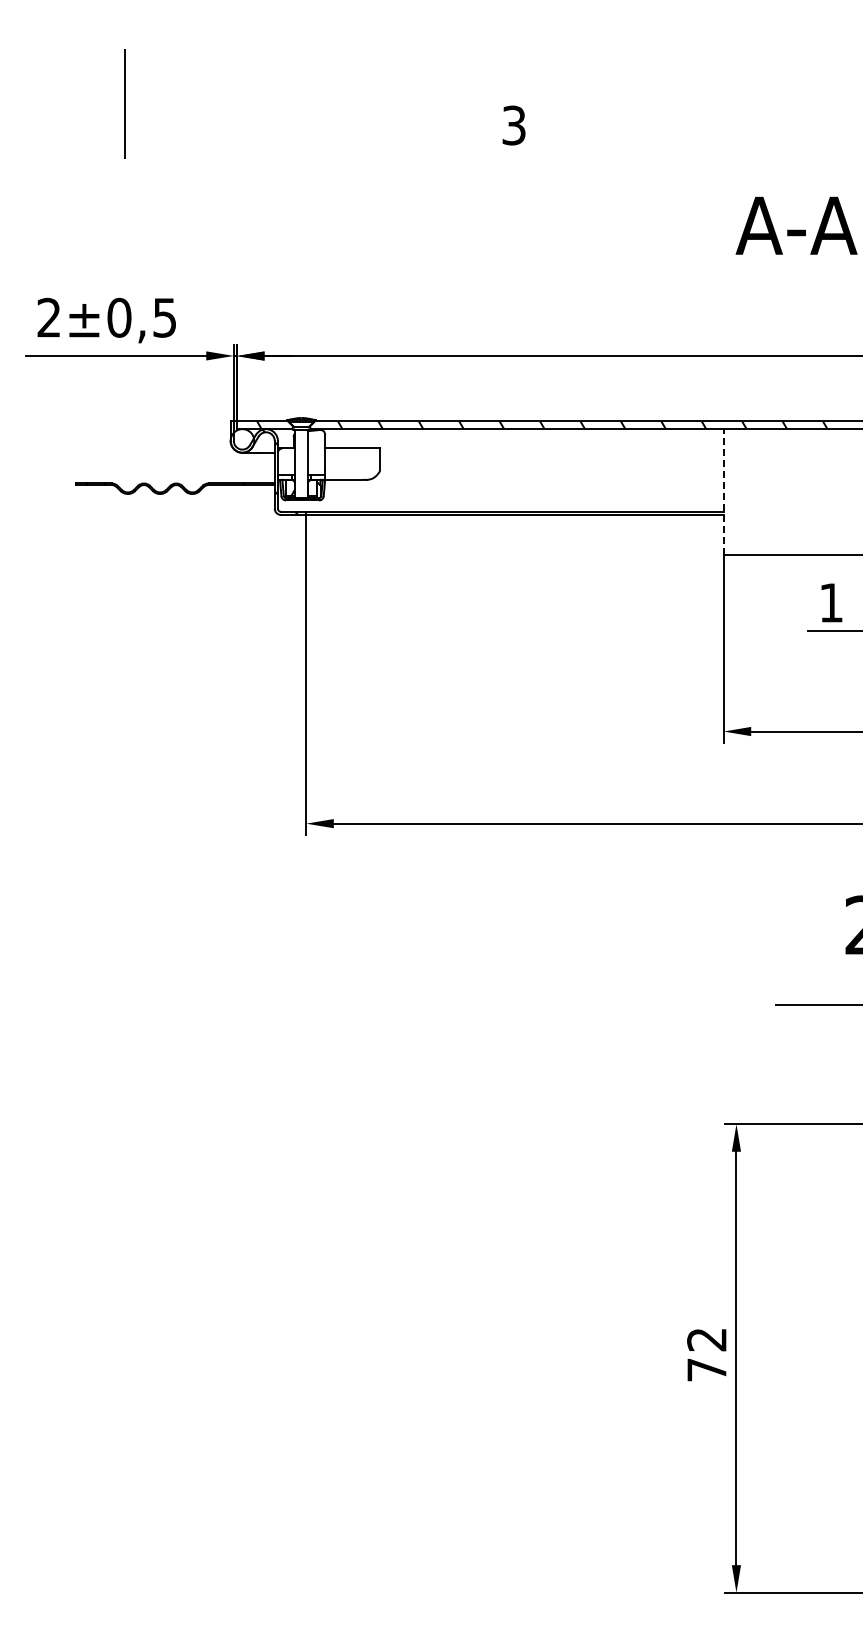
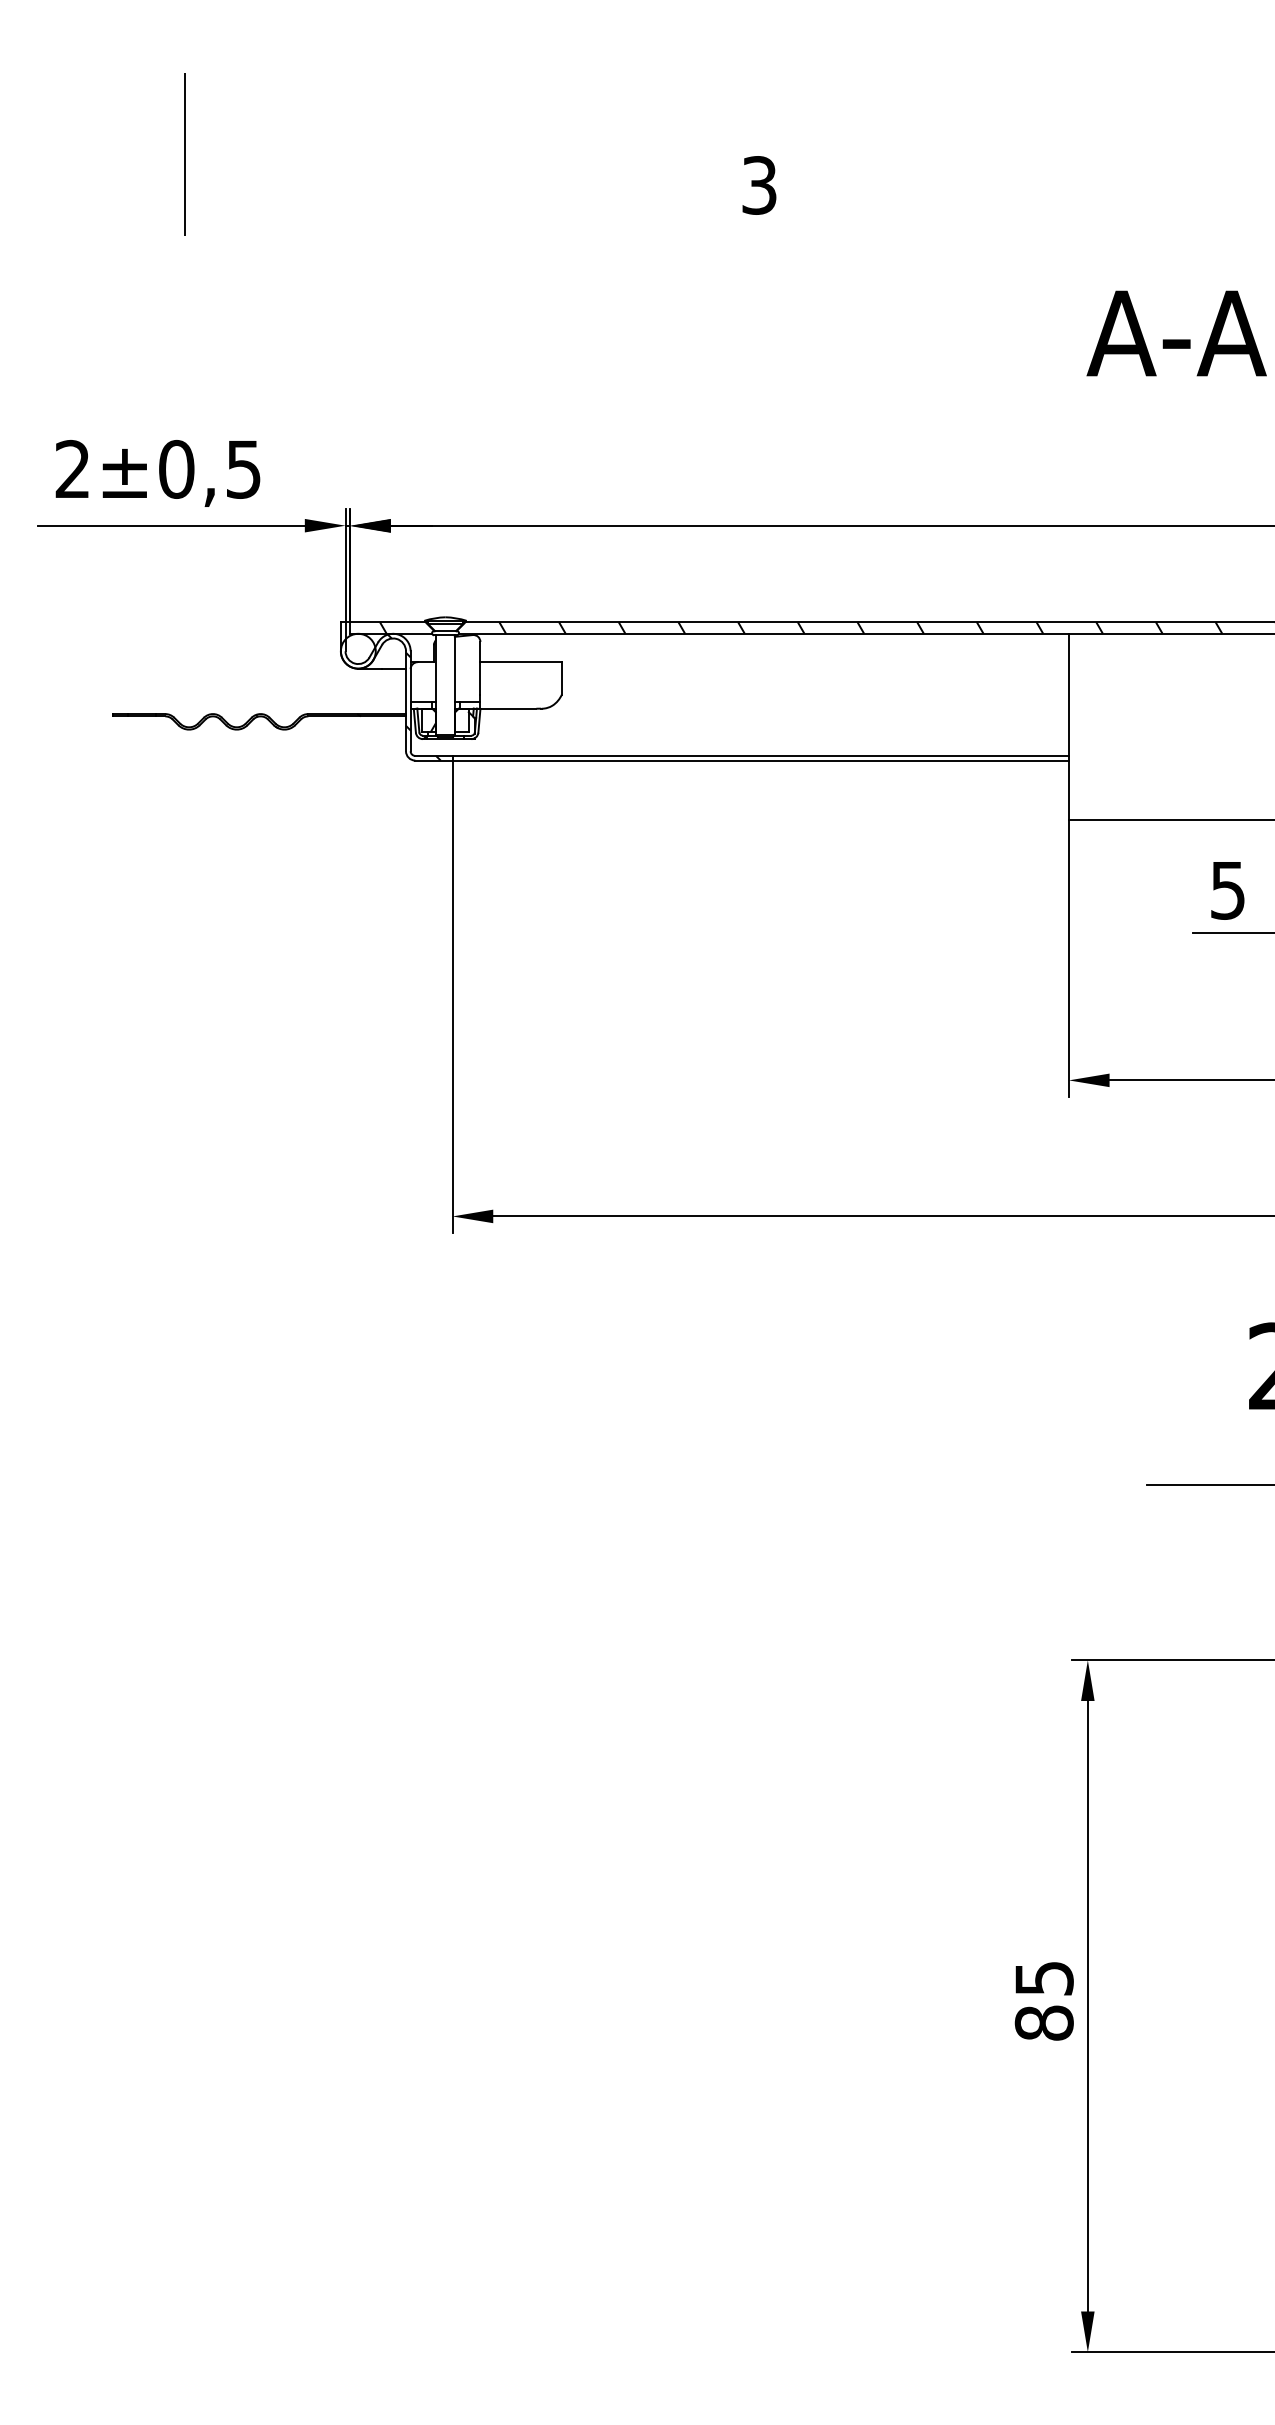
line: (723, 492) -> (1068, 727), dashed -> solid
text: (831, 602) -> (1228, 889), 1 -> 5
text: (706, 1354) -> (1043, 2000), 72 -> 85

